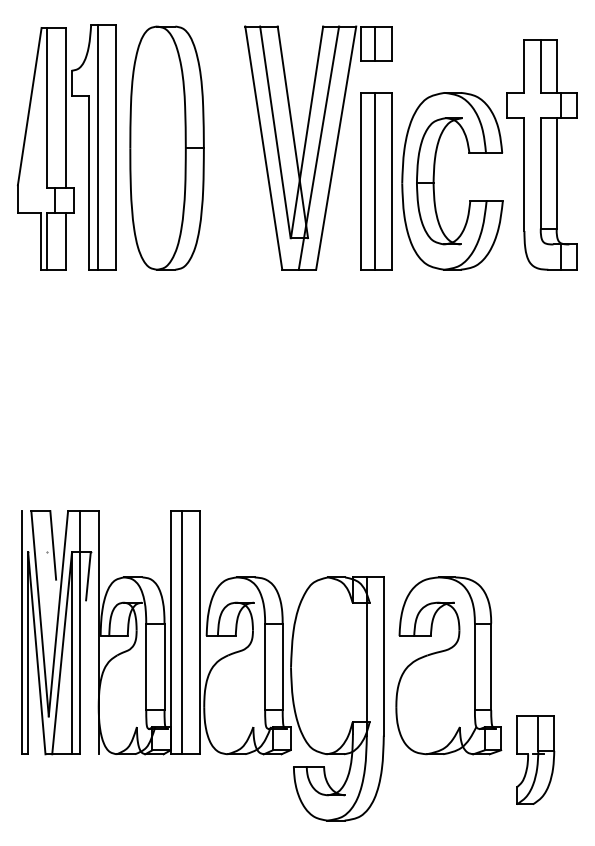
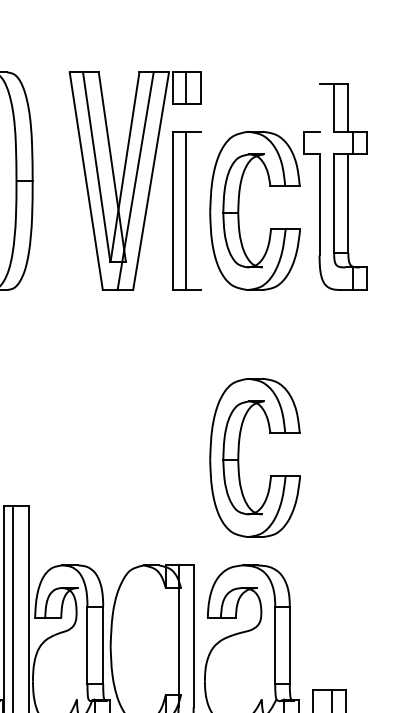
line: (524, 66) -> (319, 108), removed
line: (391, 180) -> (200, 210), removed
part: (434, 457) -> (239, 458), added

